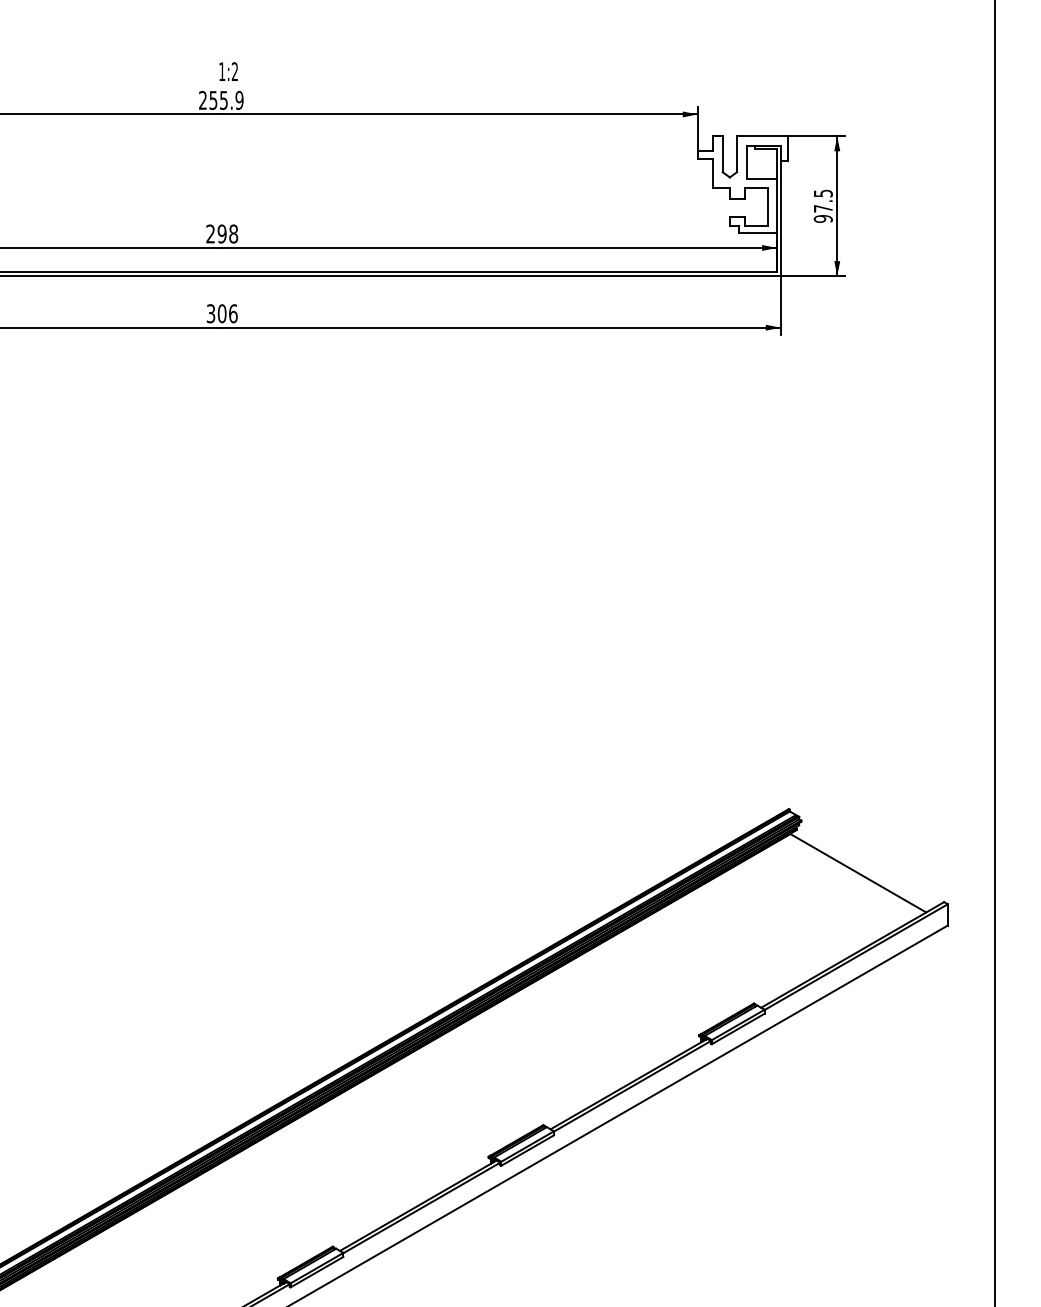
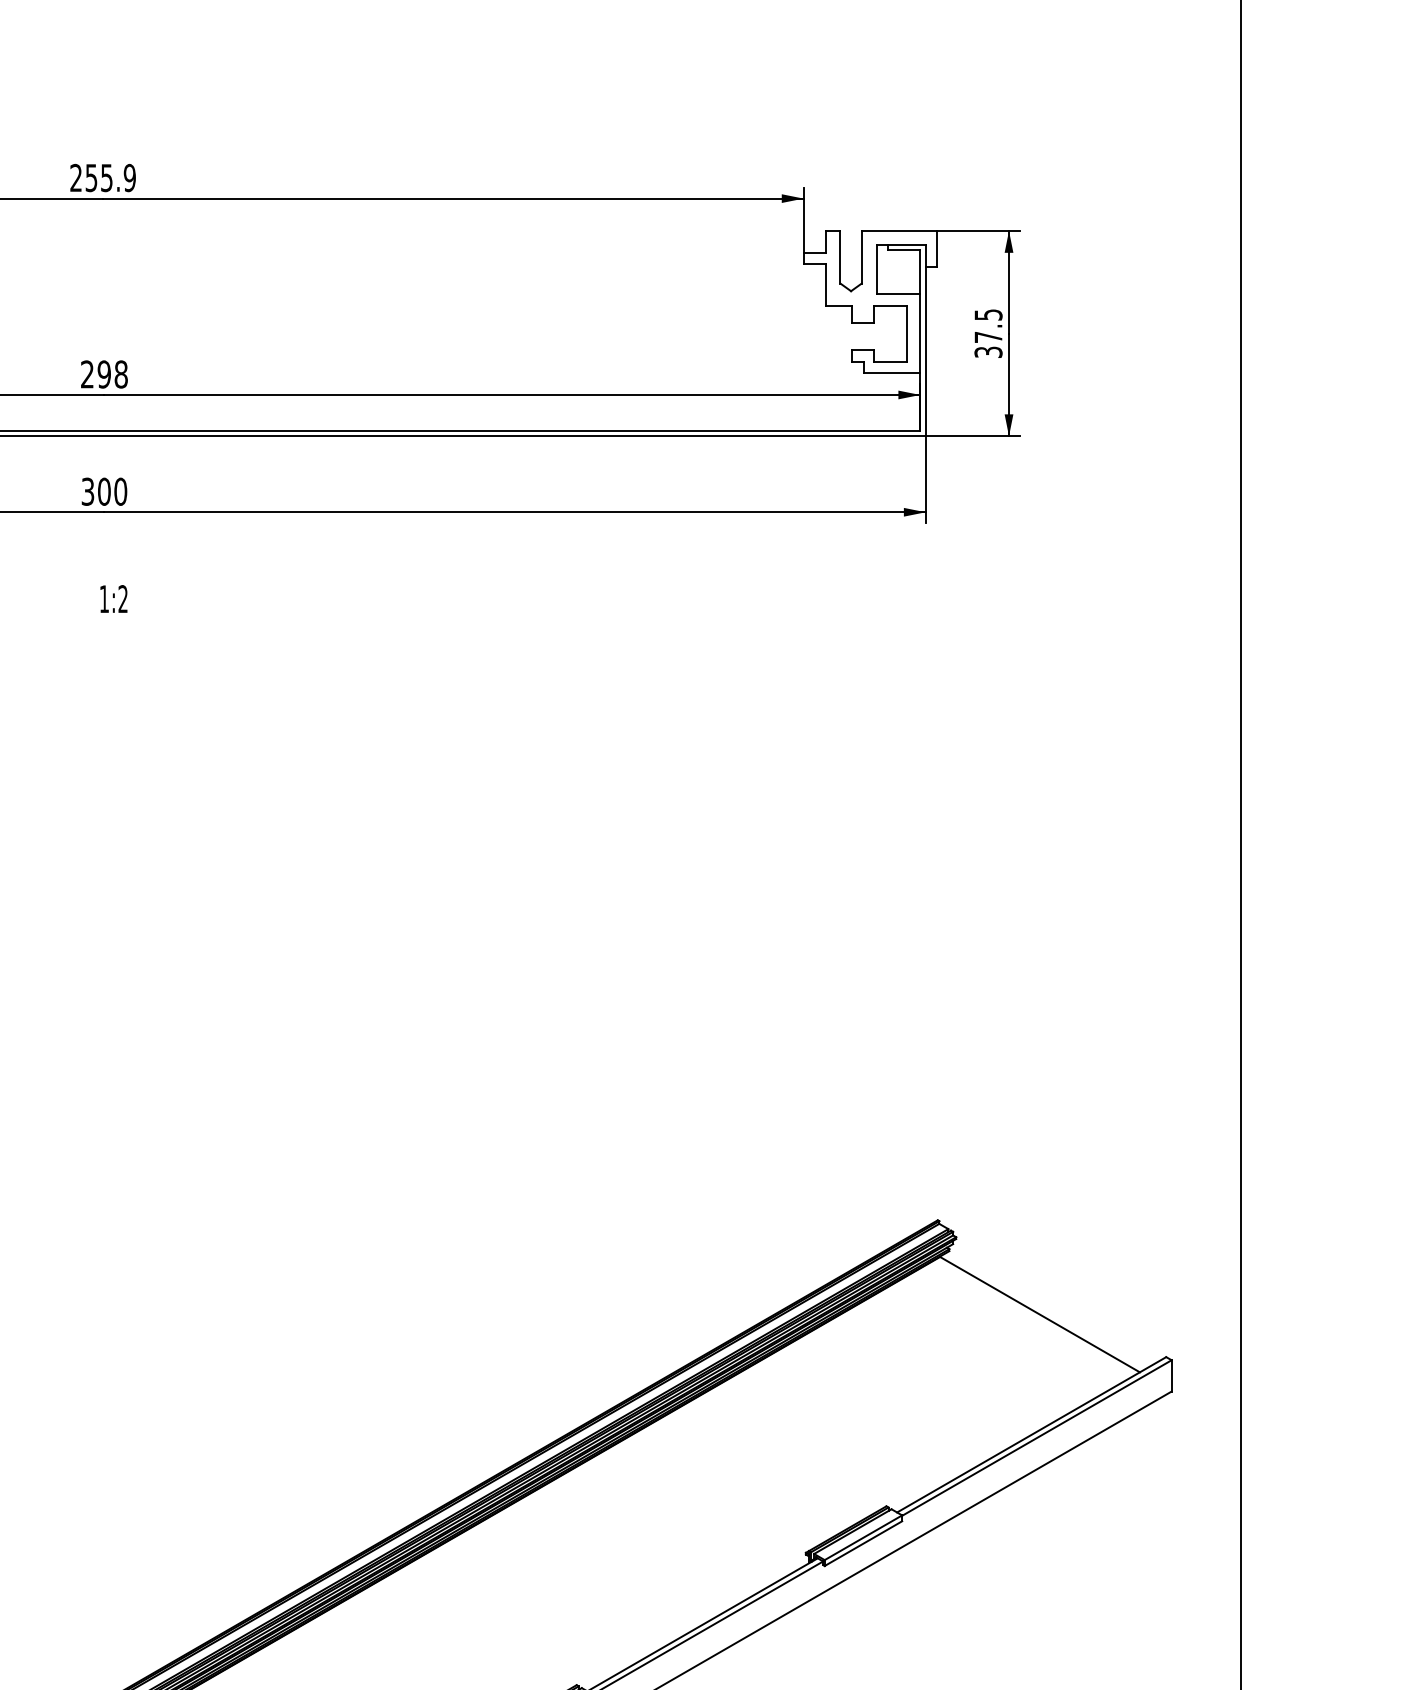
text: (228, 71) -> (113, 598), moved
text: (822, 218) -> (987, 351), 97.5 -> 37.5
text: (233, 313) -> (121, 491), 306 -> 300

